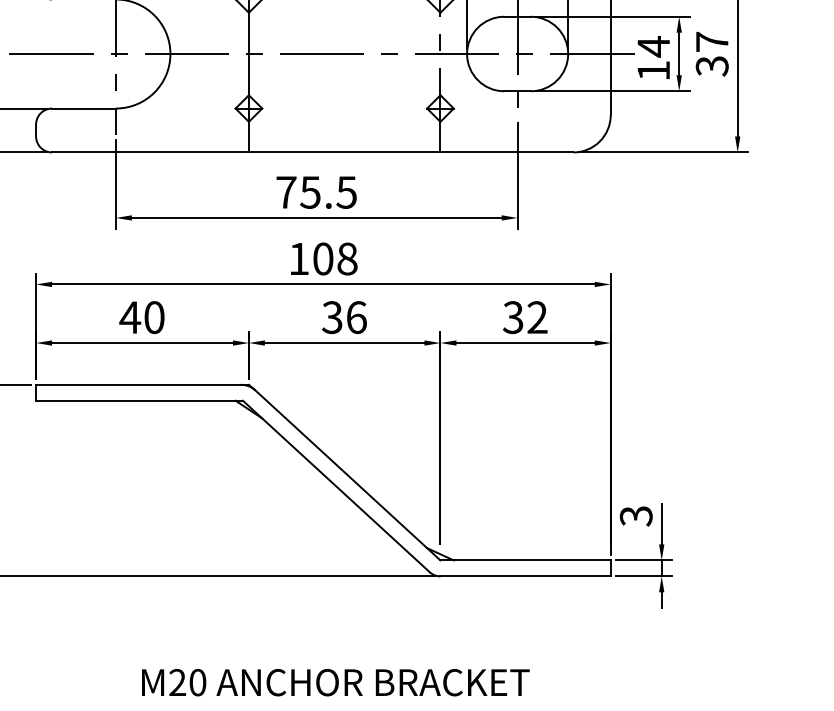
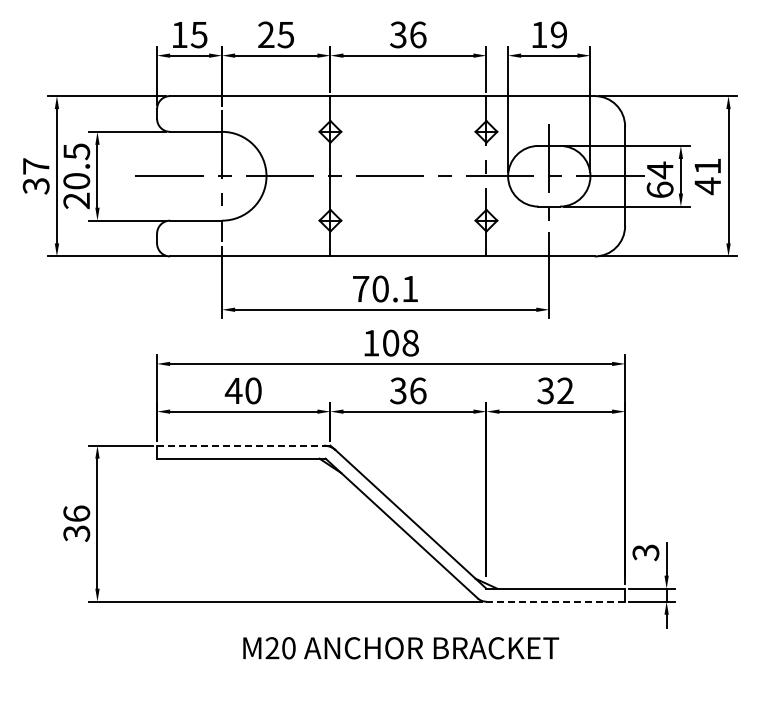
text: (711, 54) -> (707, 176), 37 -> 41
text: (652, 70) -> (659, 189), 14 -> 64
text: (328, 191) -> (395, 288), 75.5 -> 70.1
line: (139, 384) -> (241, 445), solid -> dashed
line: (526, 576) -> (556, 601), solid -> dashed
text: (336, 682) -> (401, 648), moved

